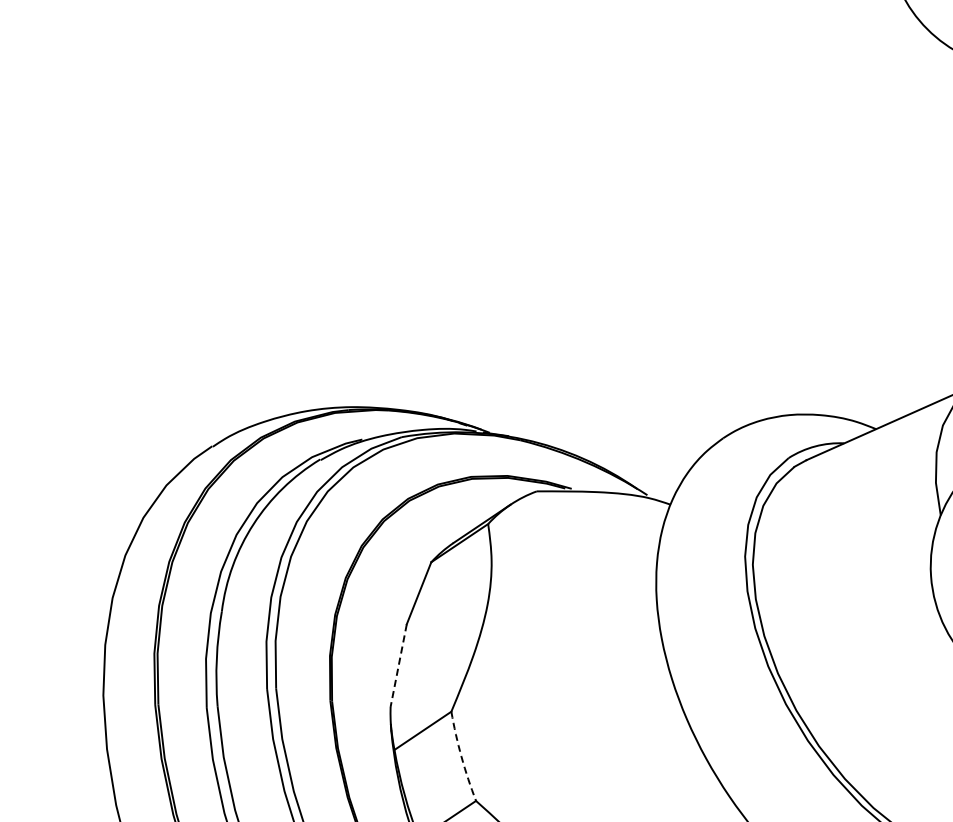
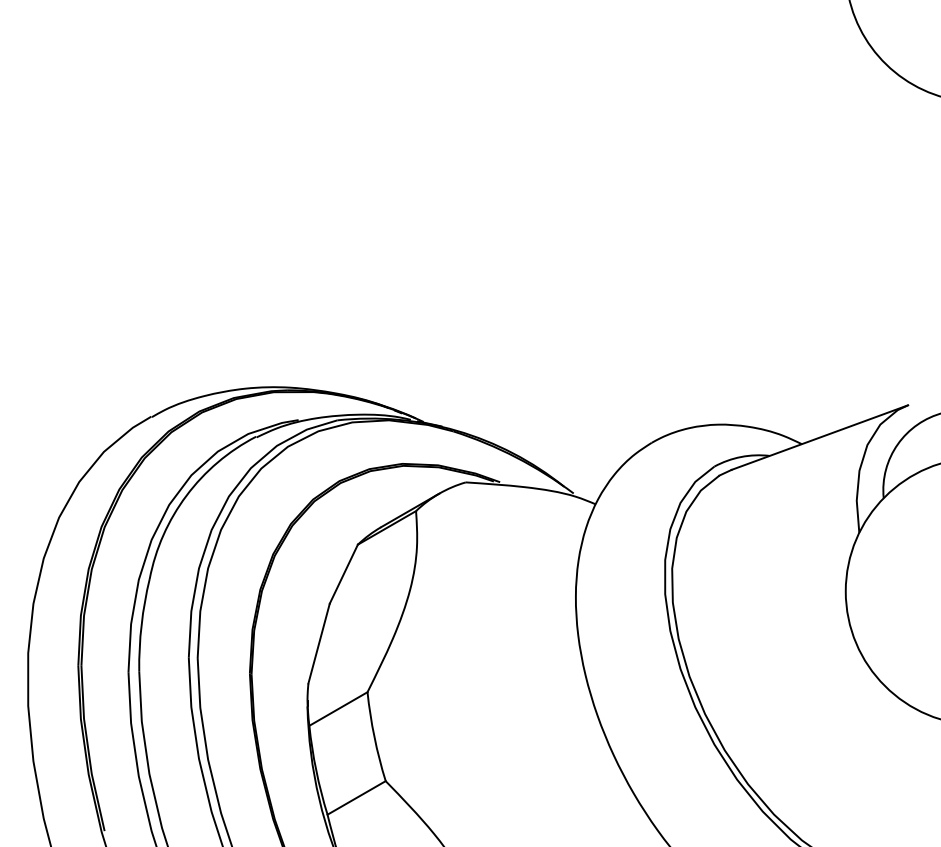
line: (398, 666) -> (318, 644), dashed -> solid
arc: (461, 757) -> (374, 737), dashed -> solid

